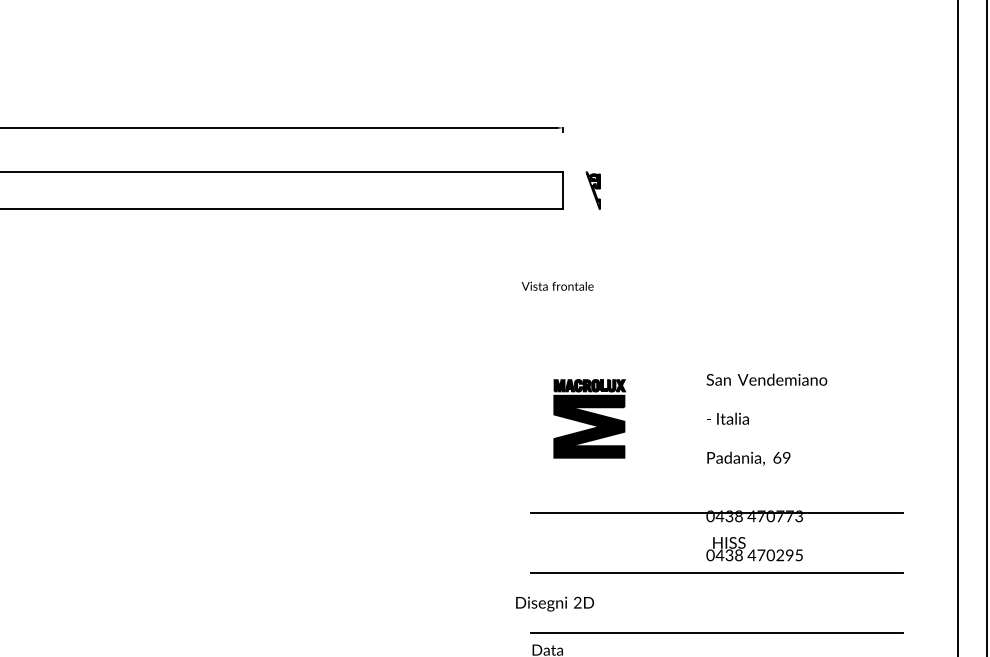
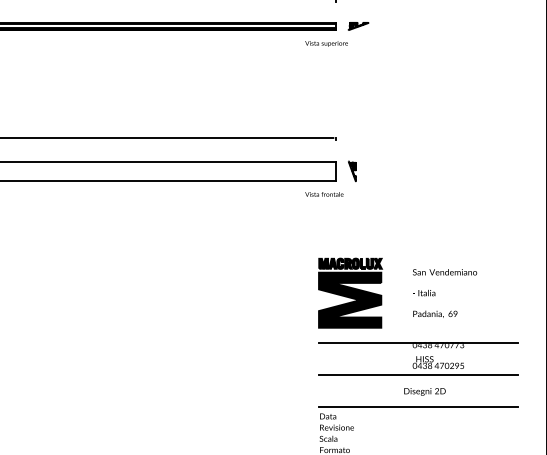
text: (557, 286) -> (324, 194), moved
part: (589, 417) -> (350, 292), size x1.67
text: (554, 603) -> (424, 391), moved

